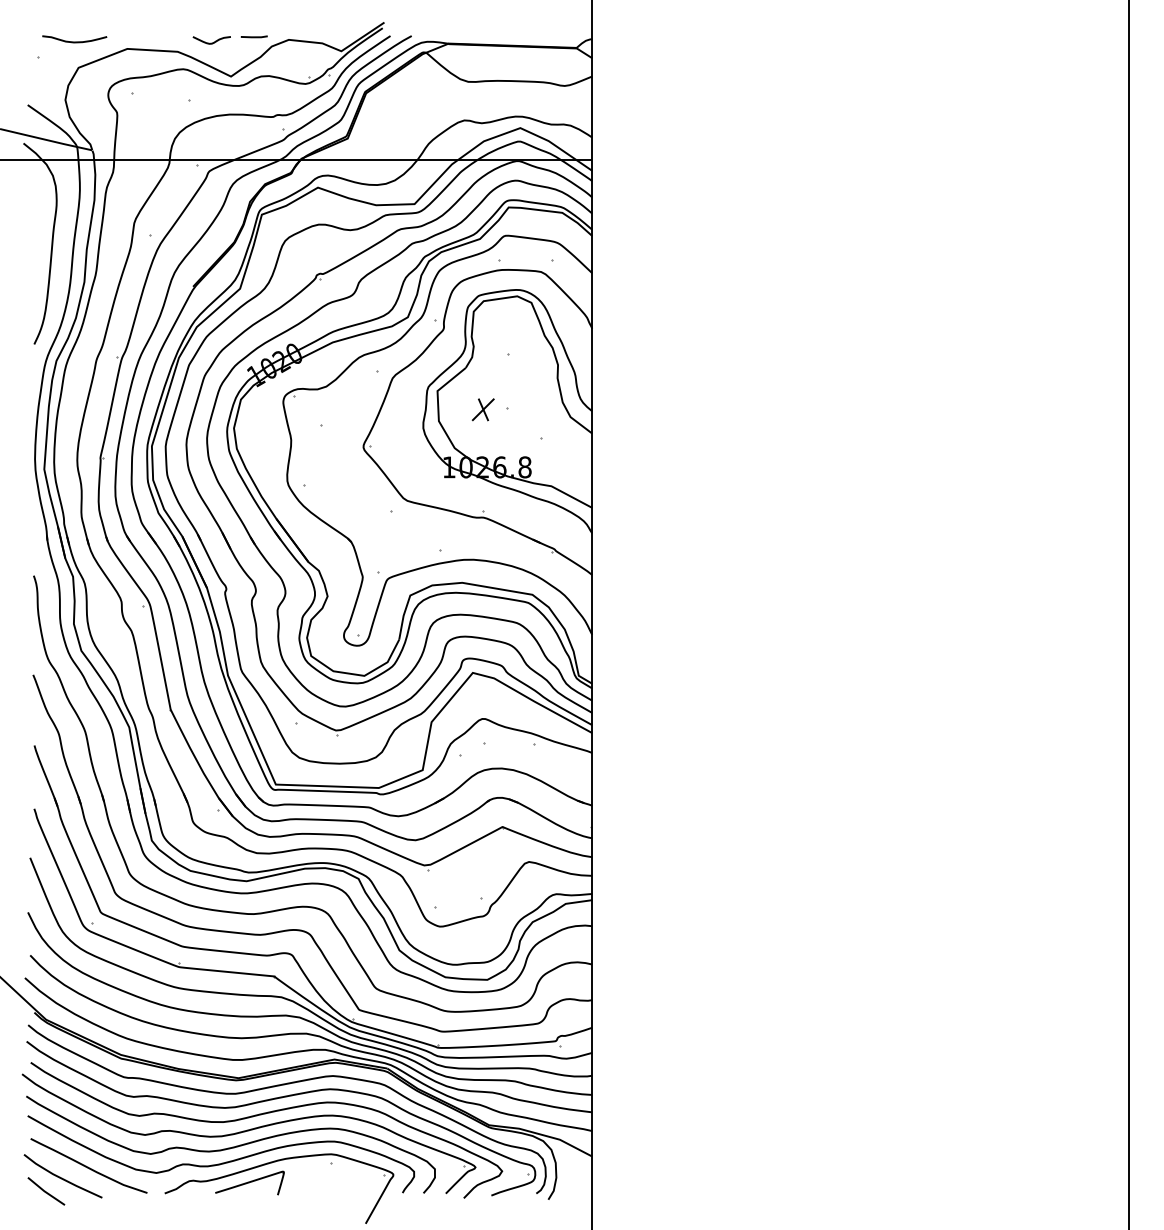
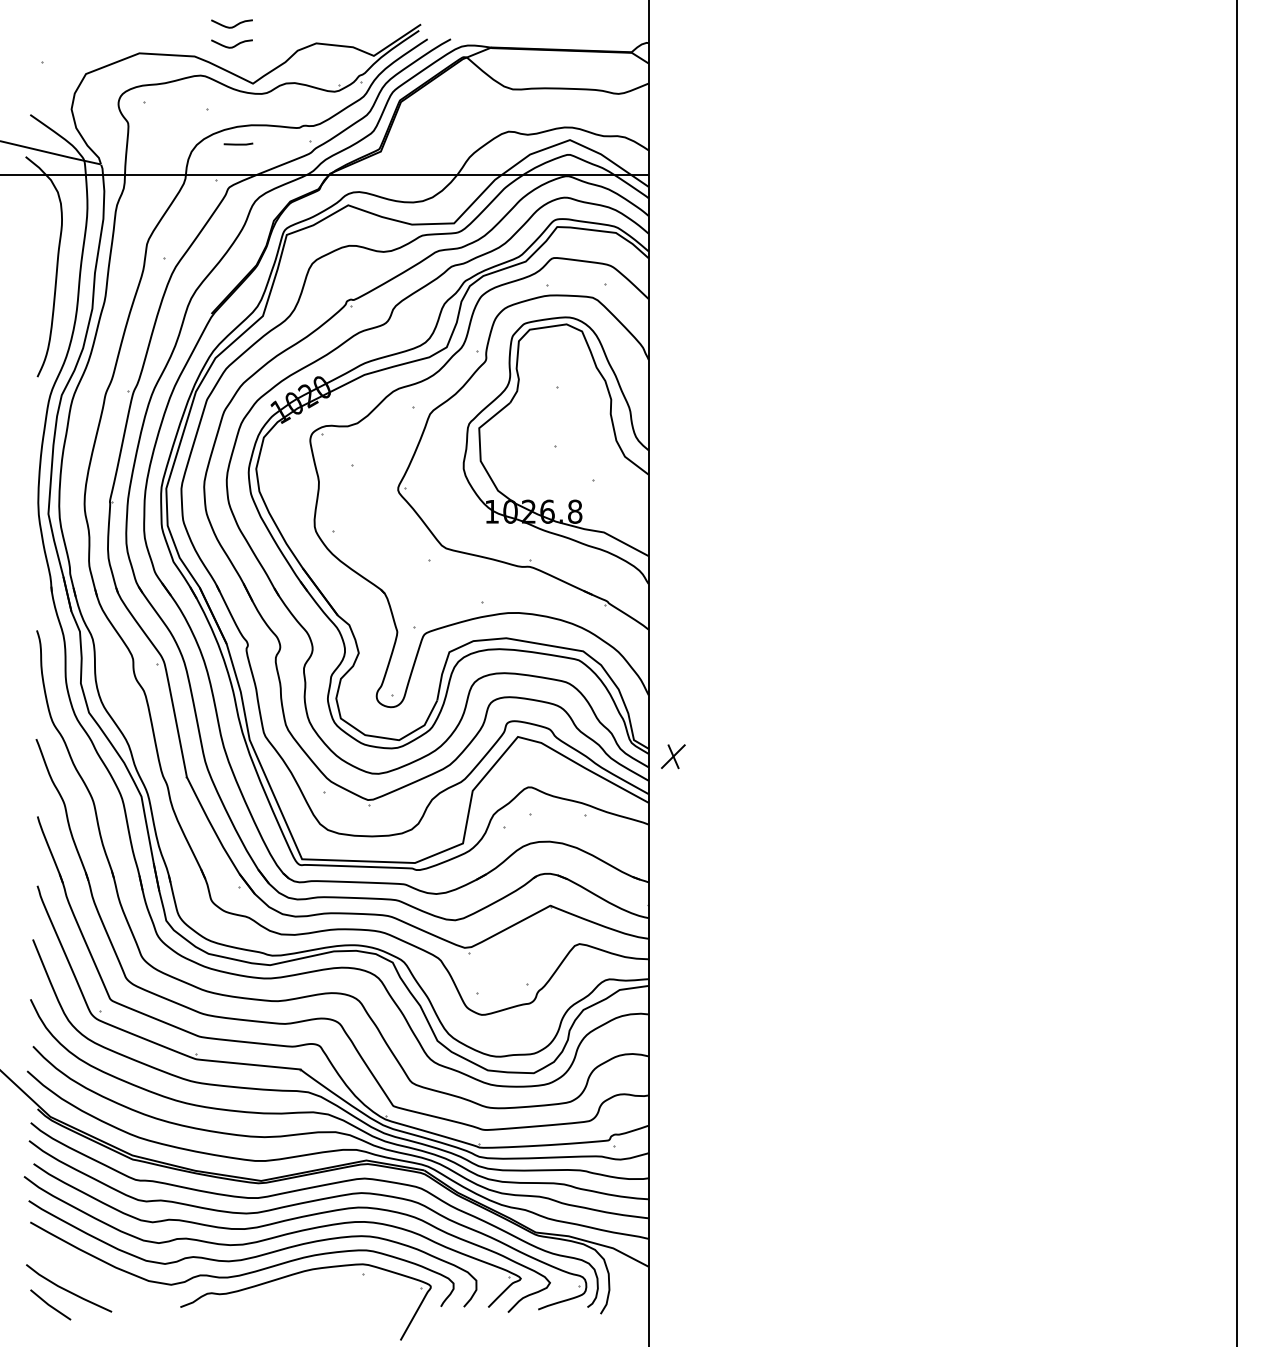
curve: (211, 24) -> (231, 26), added
line: (254, 36) -> (238, 143), moved
curve: (74, 41) -> (81, 45), removed
part: (483, 409) -> (673, 756), moved
curve: (89, 1167) -> (97, 1278), removed
part: (249, 1182) -> (273, 1295), removed

